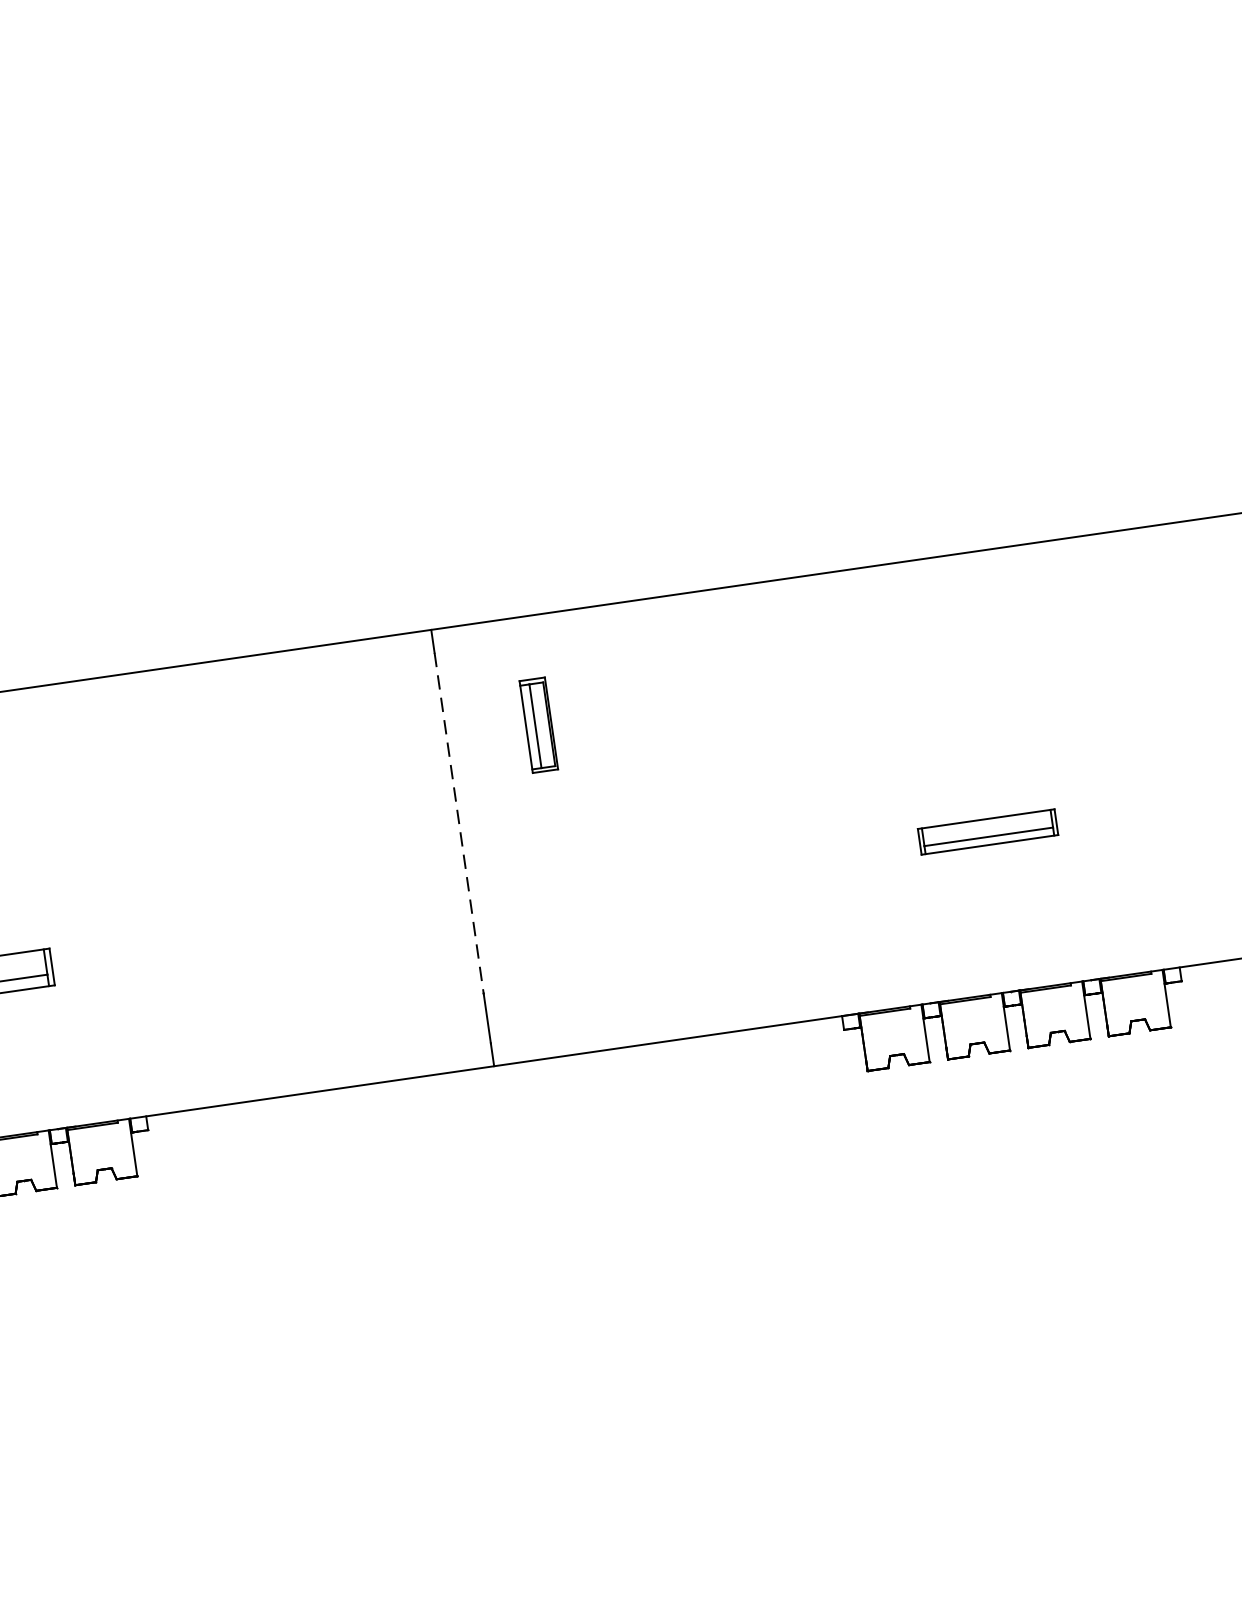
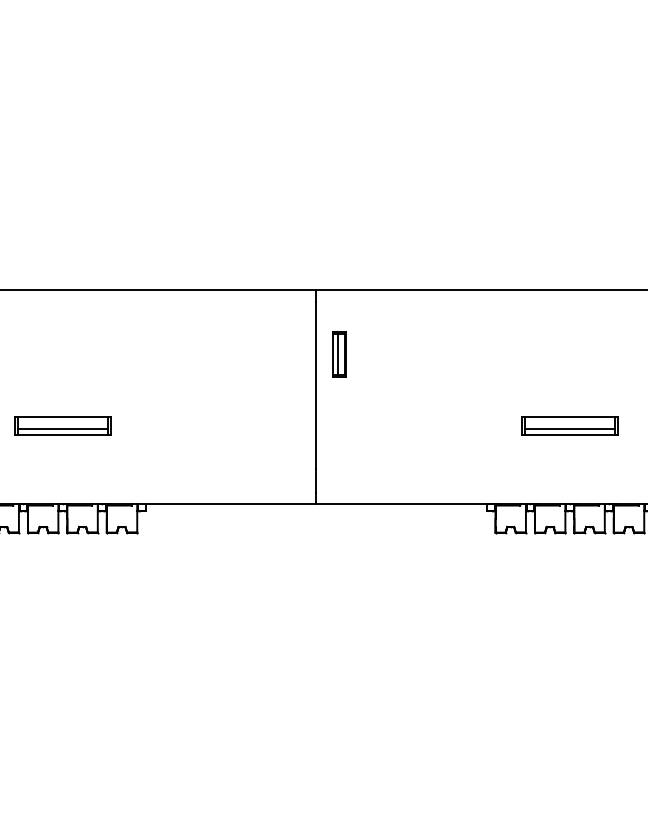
part: (538, 724) -> (339, 354), moved
line: (459, 823) -> (316, 385), dashed -> solid
part: (986, 830) -> (569, 425), size x1.43

